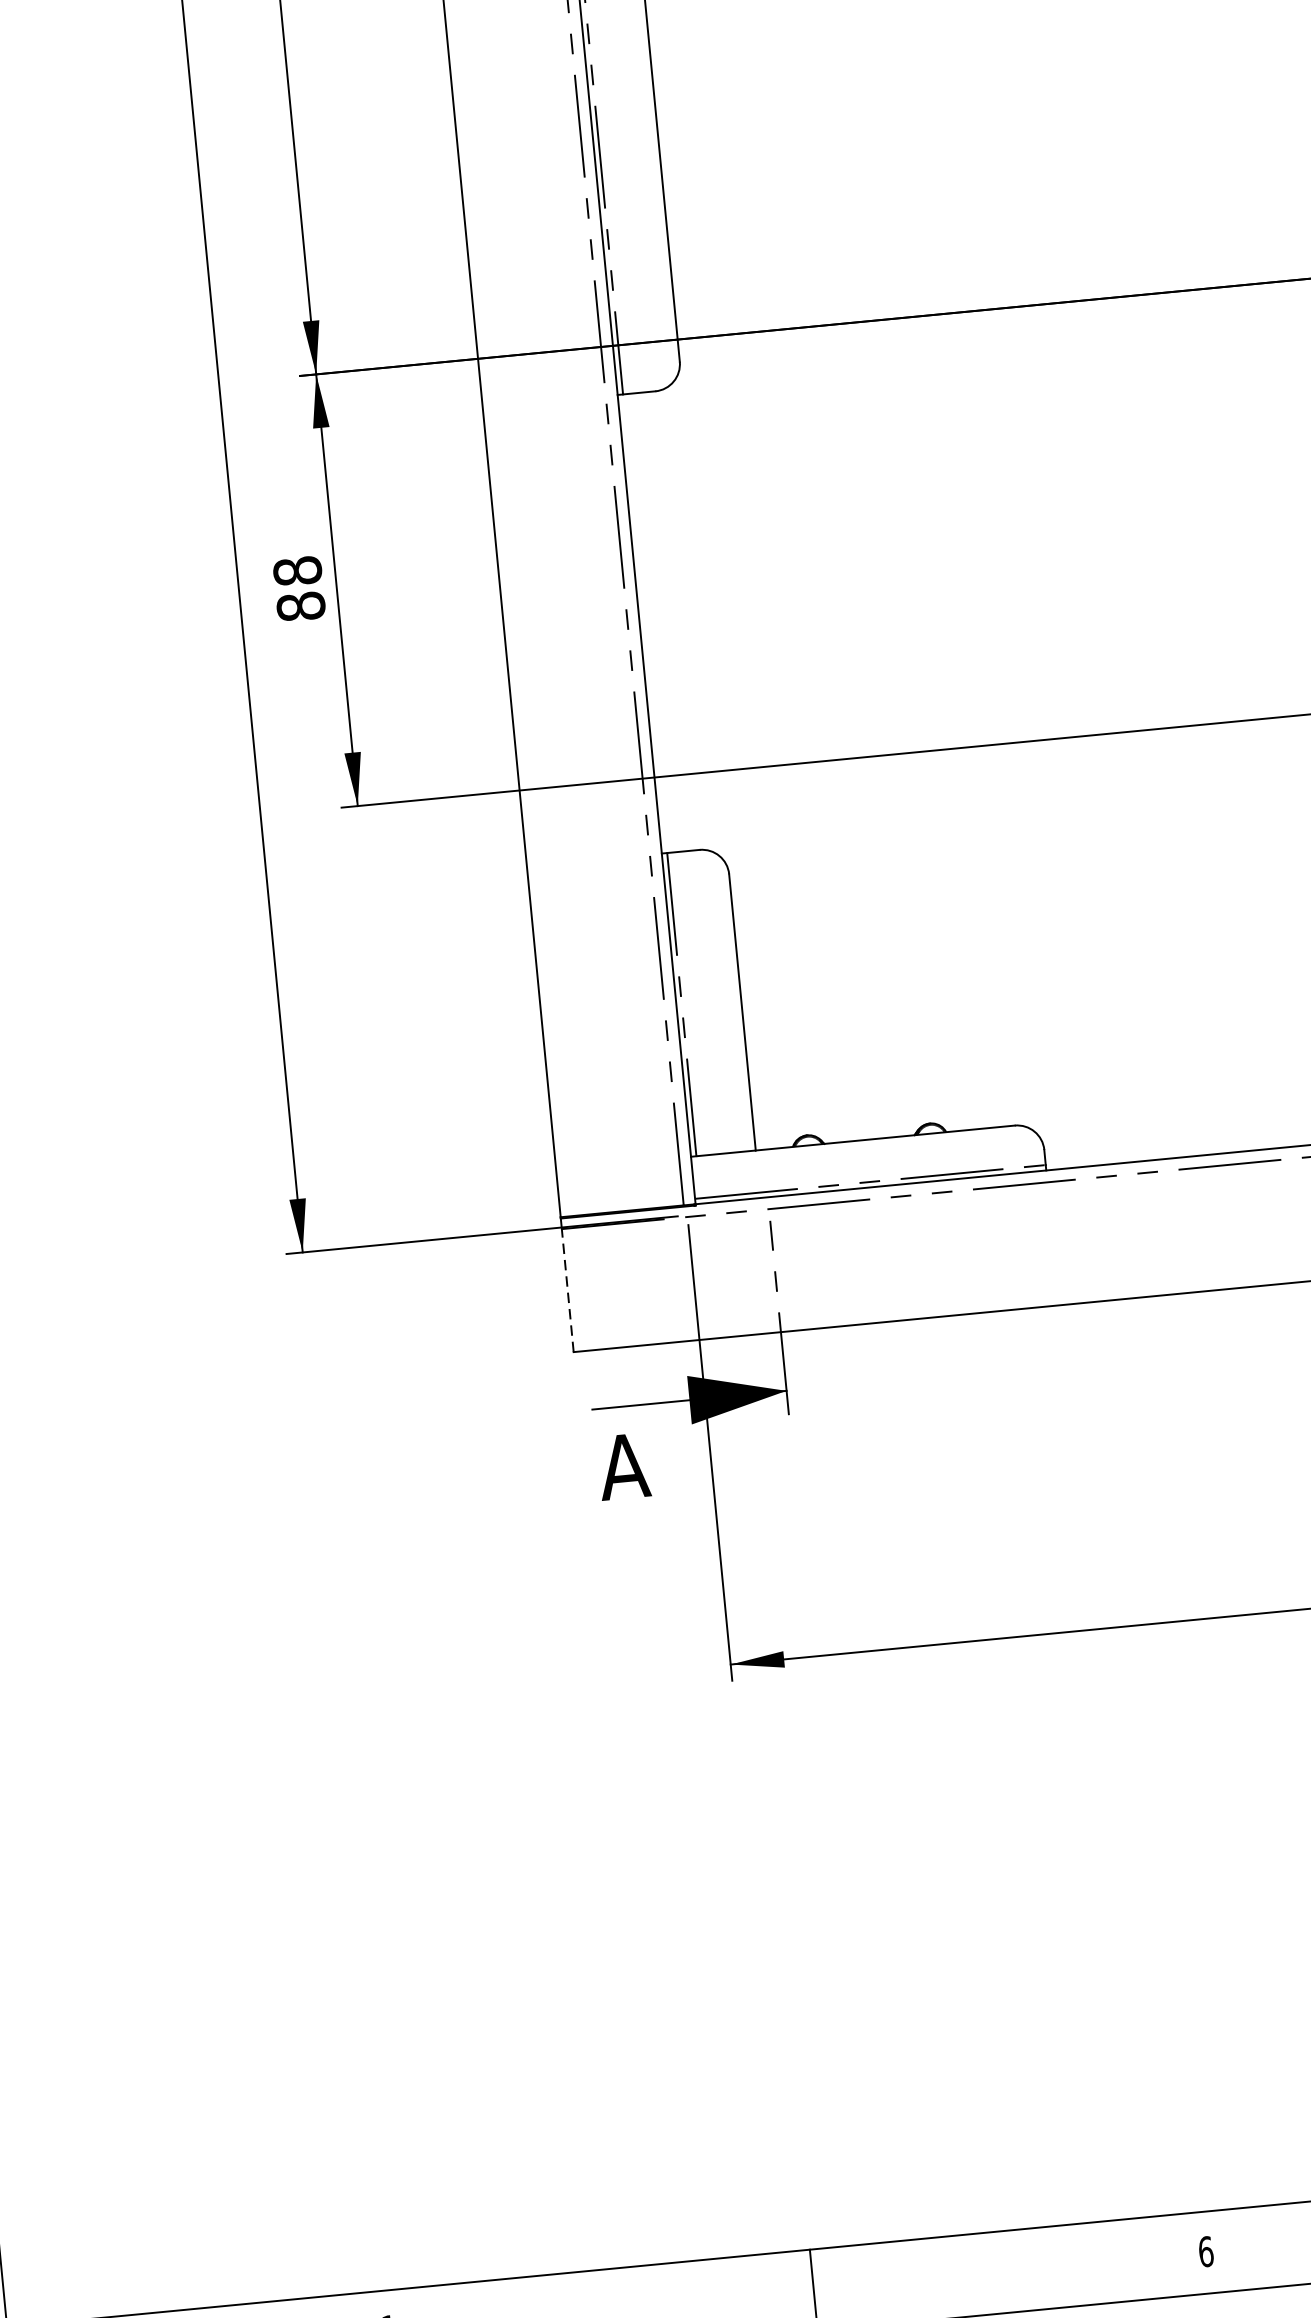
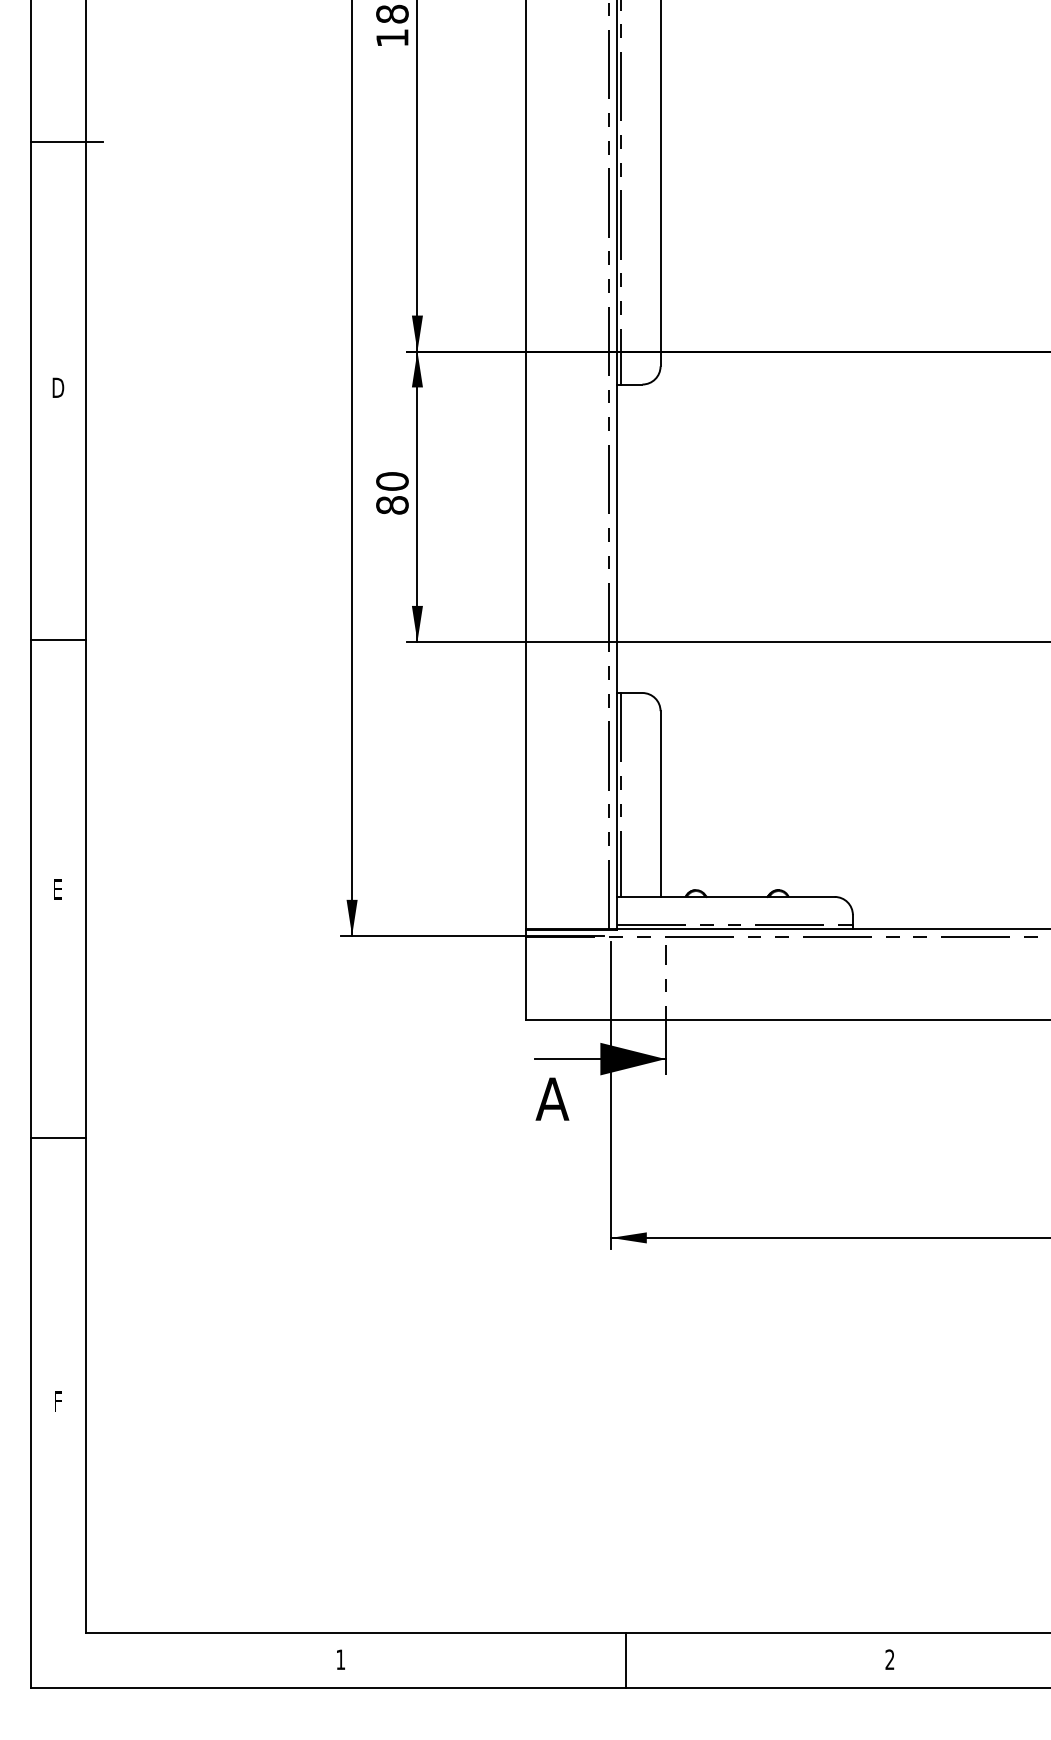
text: (297, 571) -> (392, 481), 88 -> 80
line: (567, 1289) -> (526, 977), dashed -> solid
text: (1205, 2251) -> (889, 1659), 6 -> 2

